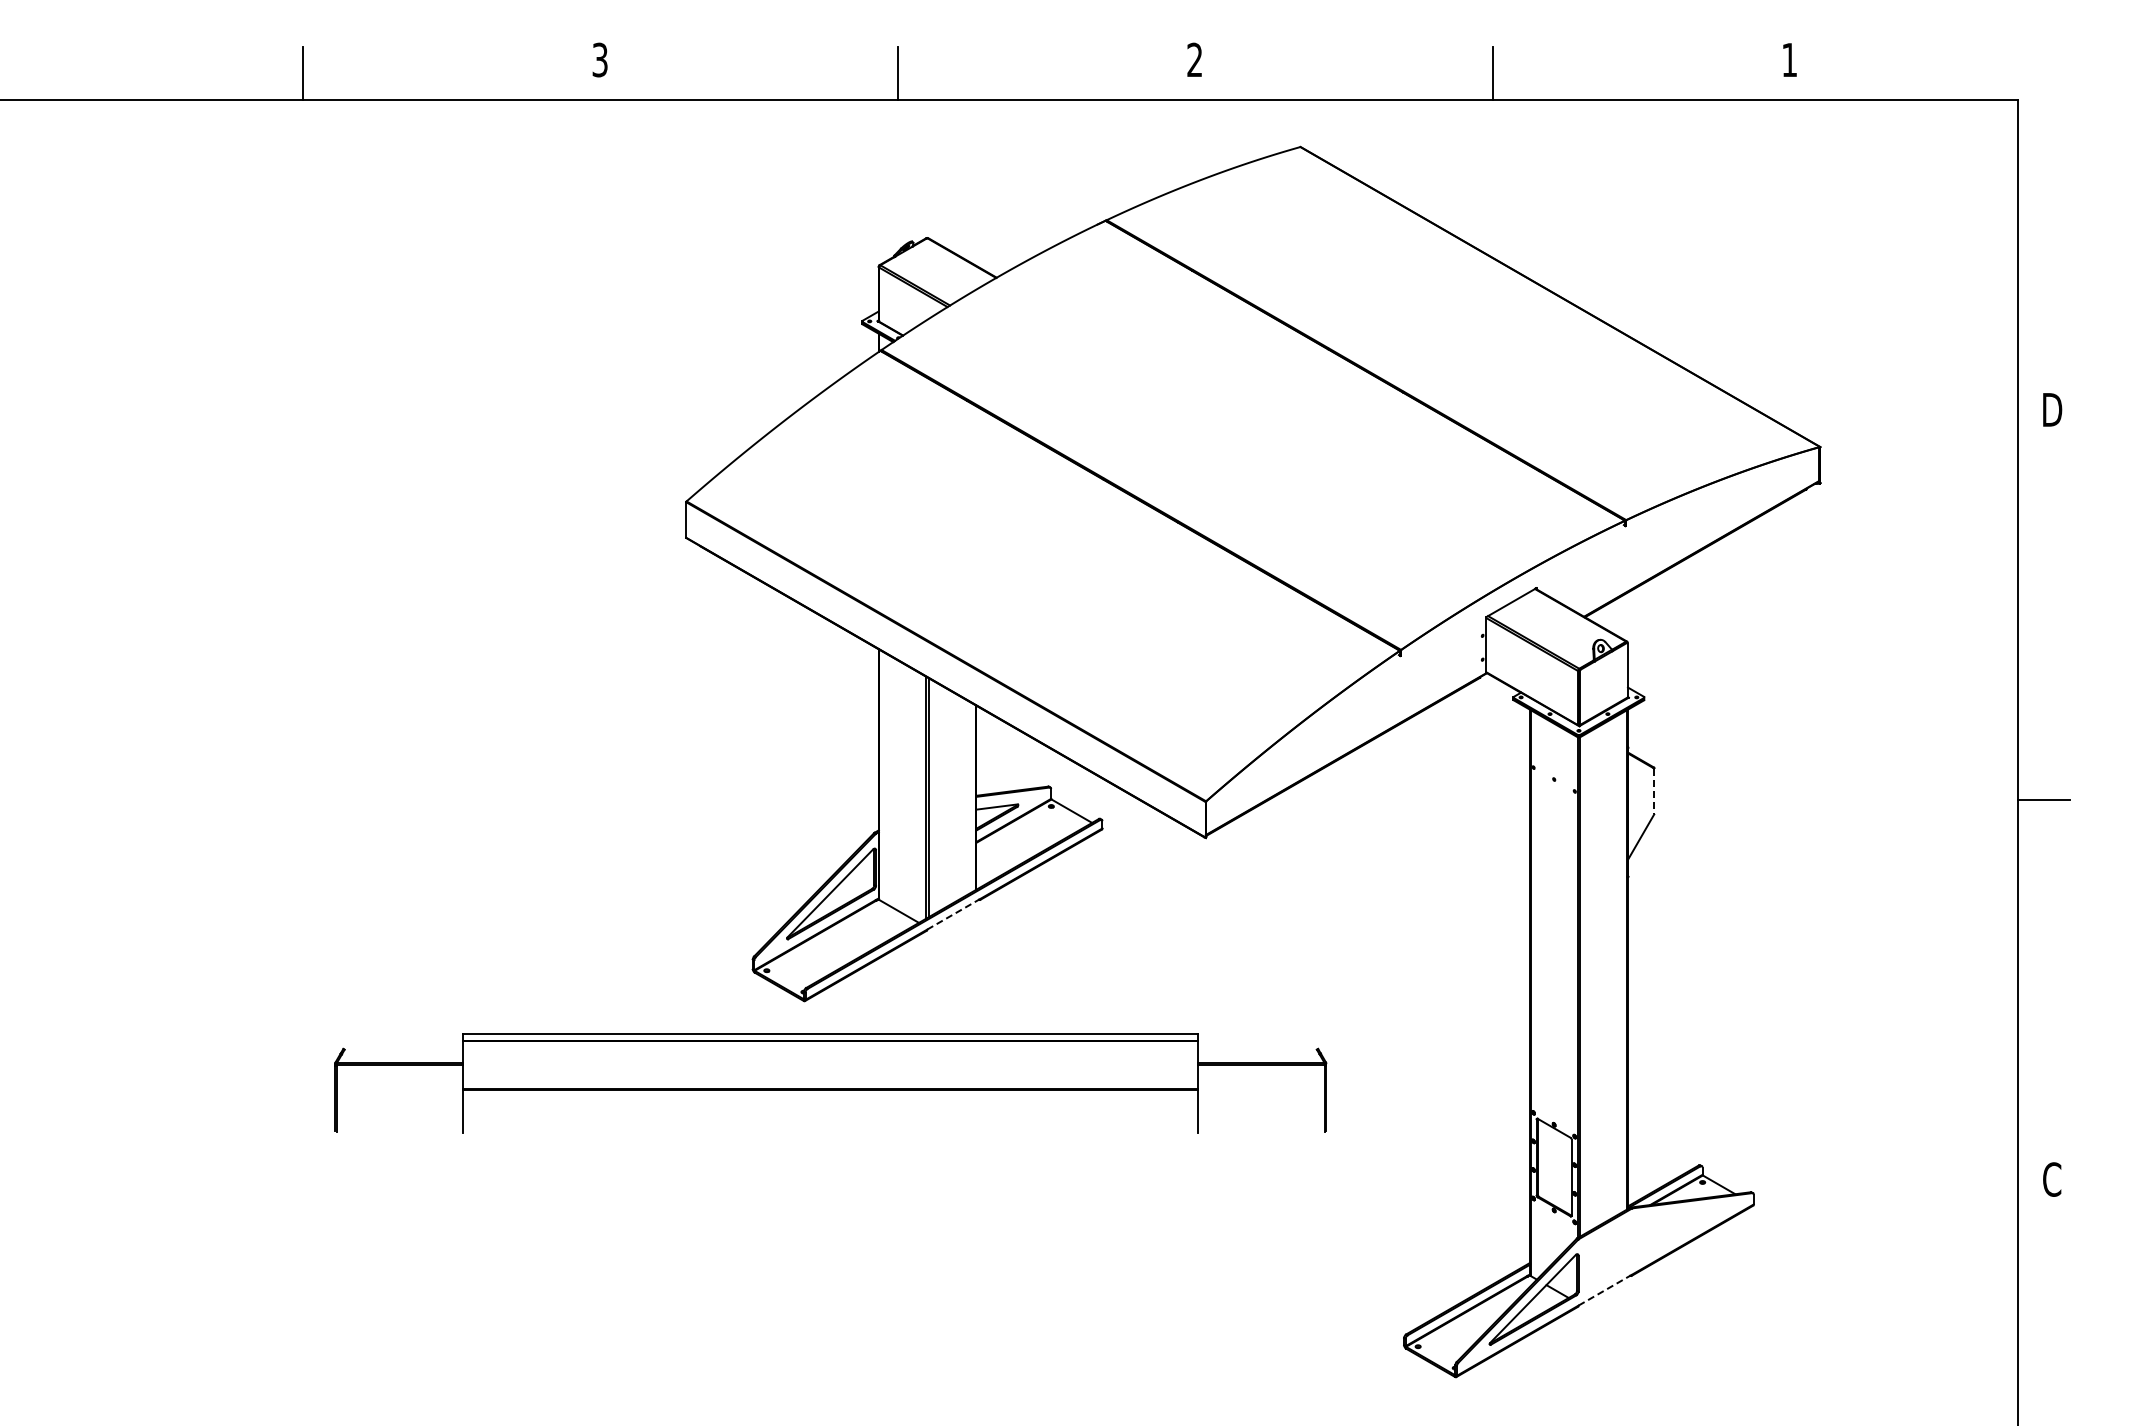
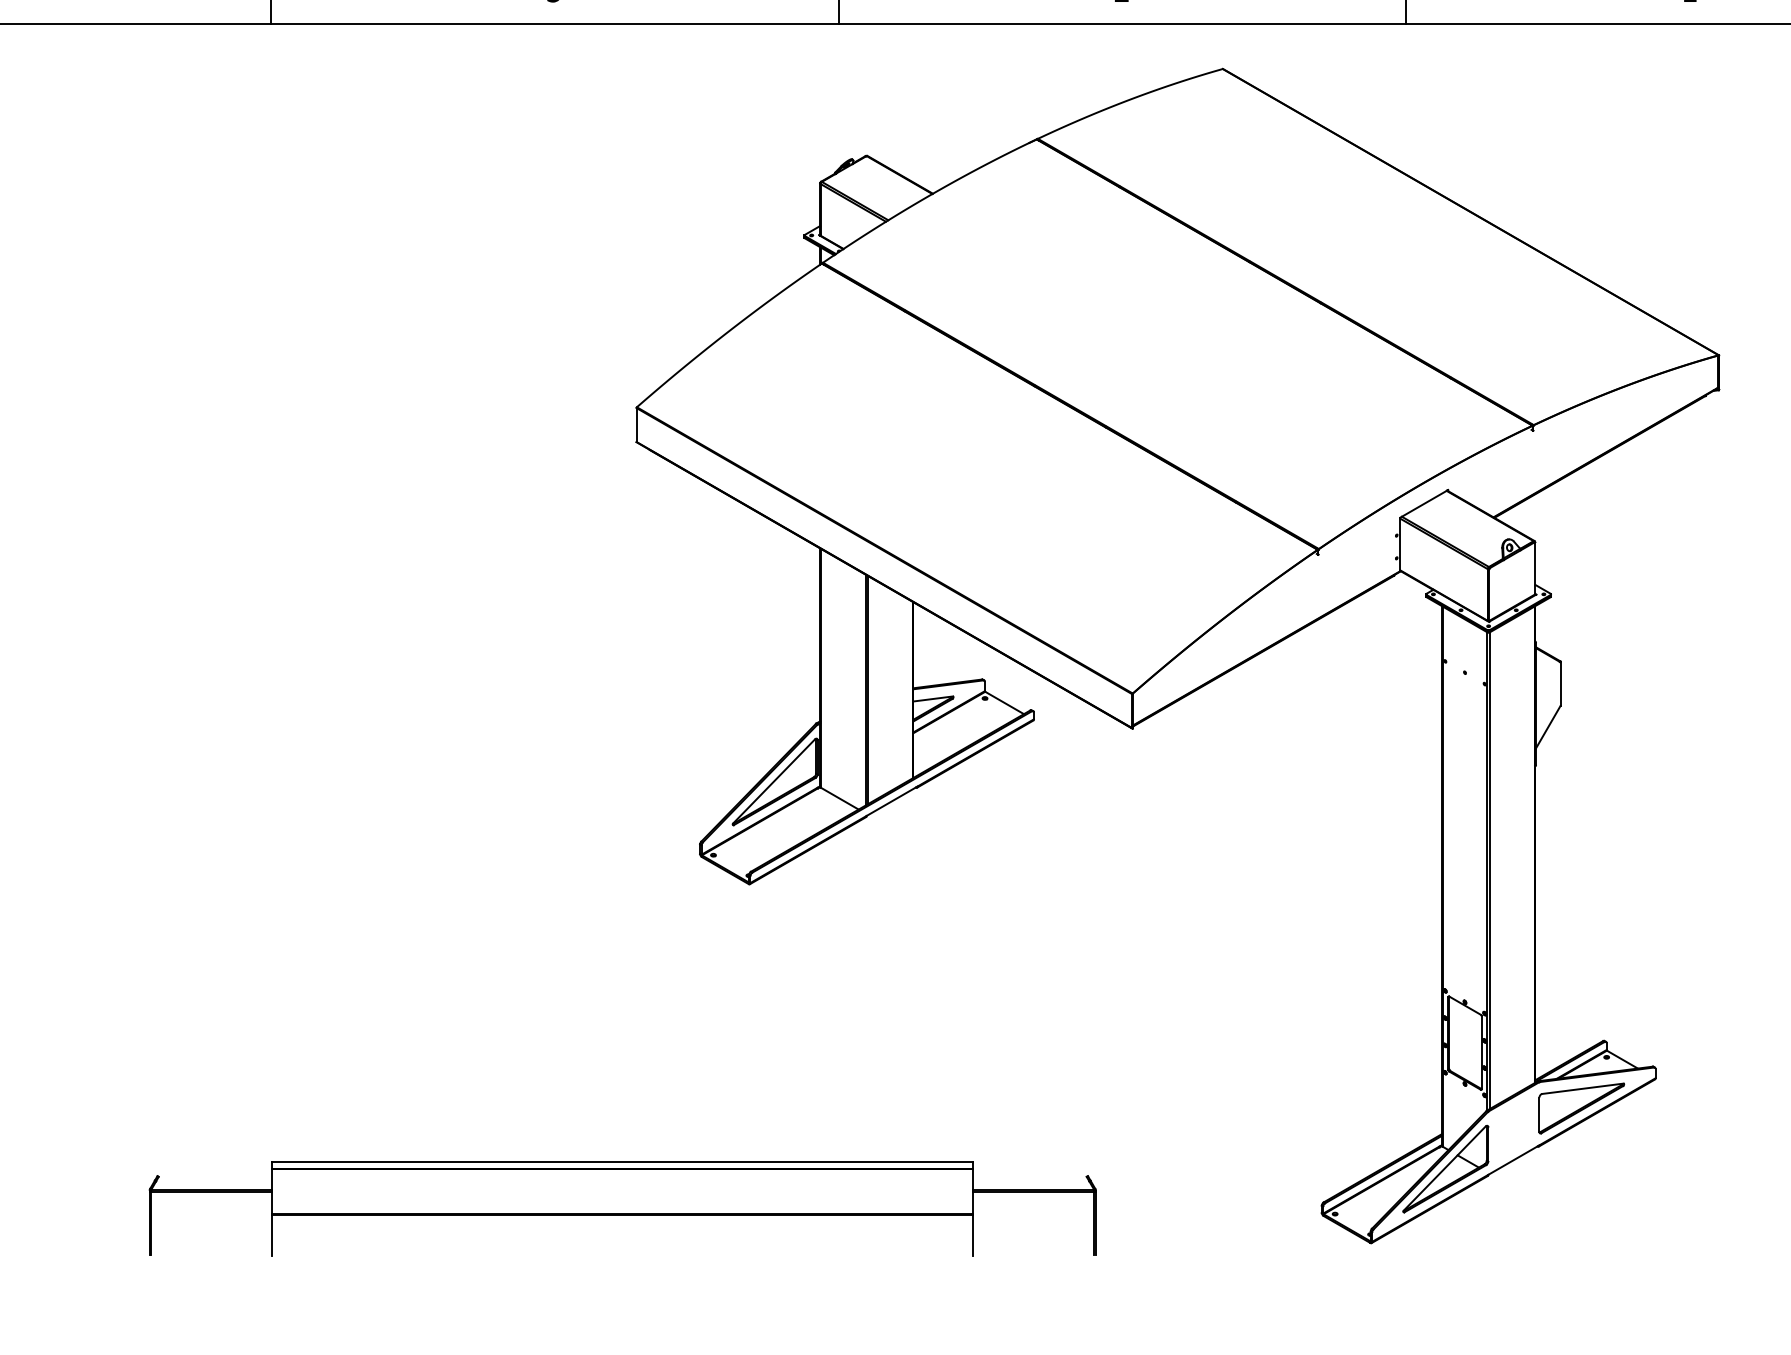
line: (1654, 791) -> (1560, 684), dashed -> solid
line: (954, 914) -> (892, 801), dashed -> solid
part: (830, 1083) -> (622, 1209), moved
part: (1676, 1236) -> (1581, 1108), added
line: (1605, 1290) -> (1513, 1160), dashed -> solid

